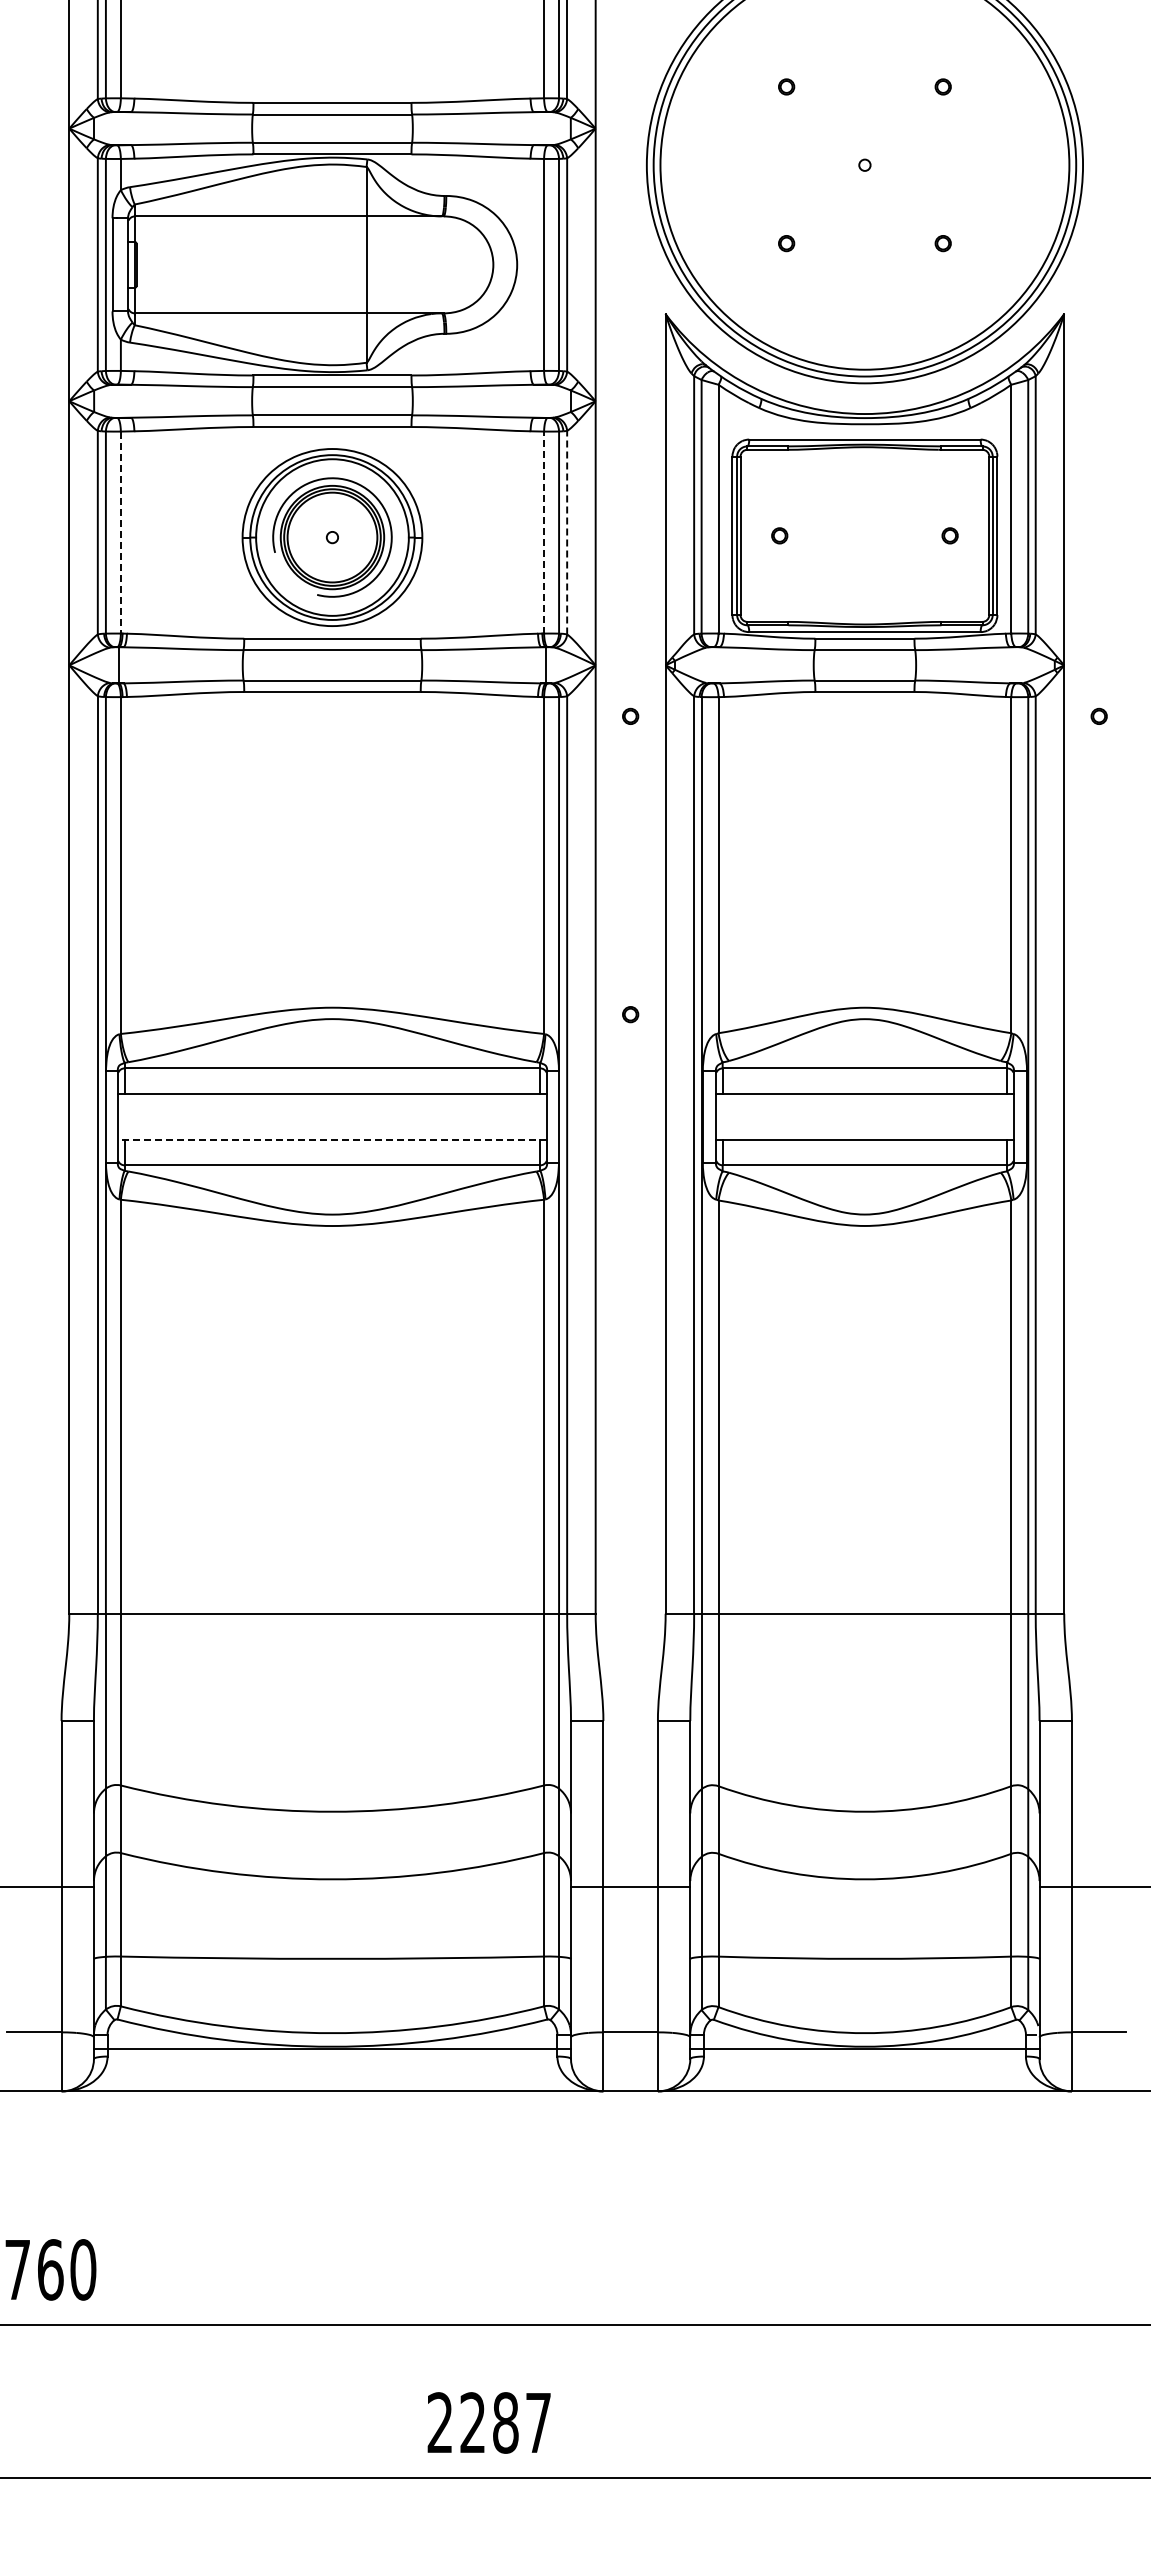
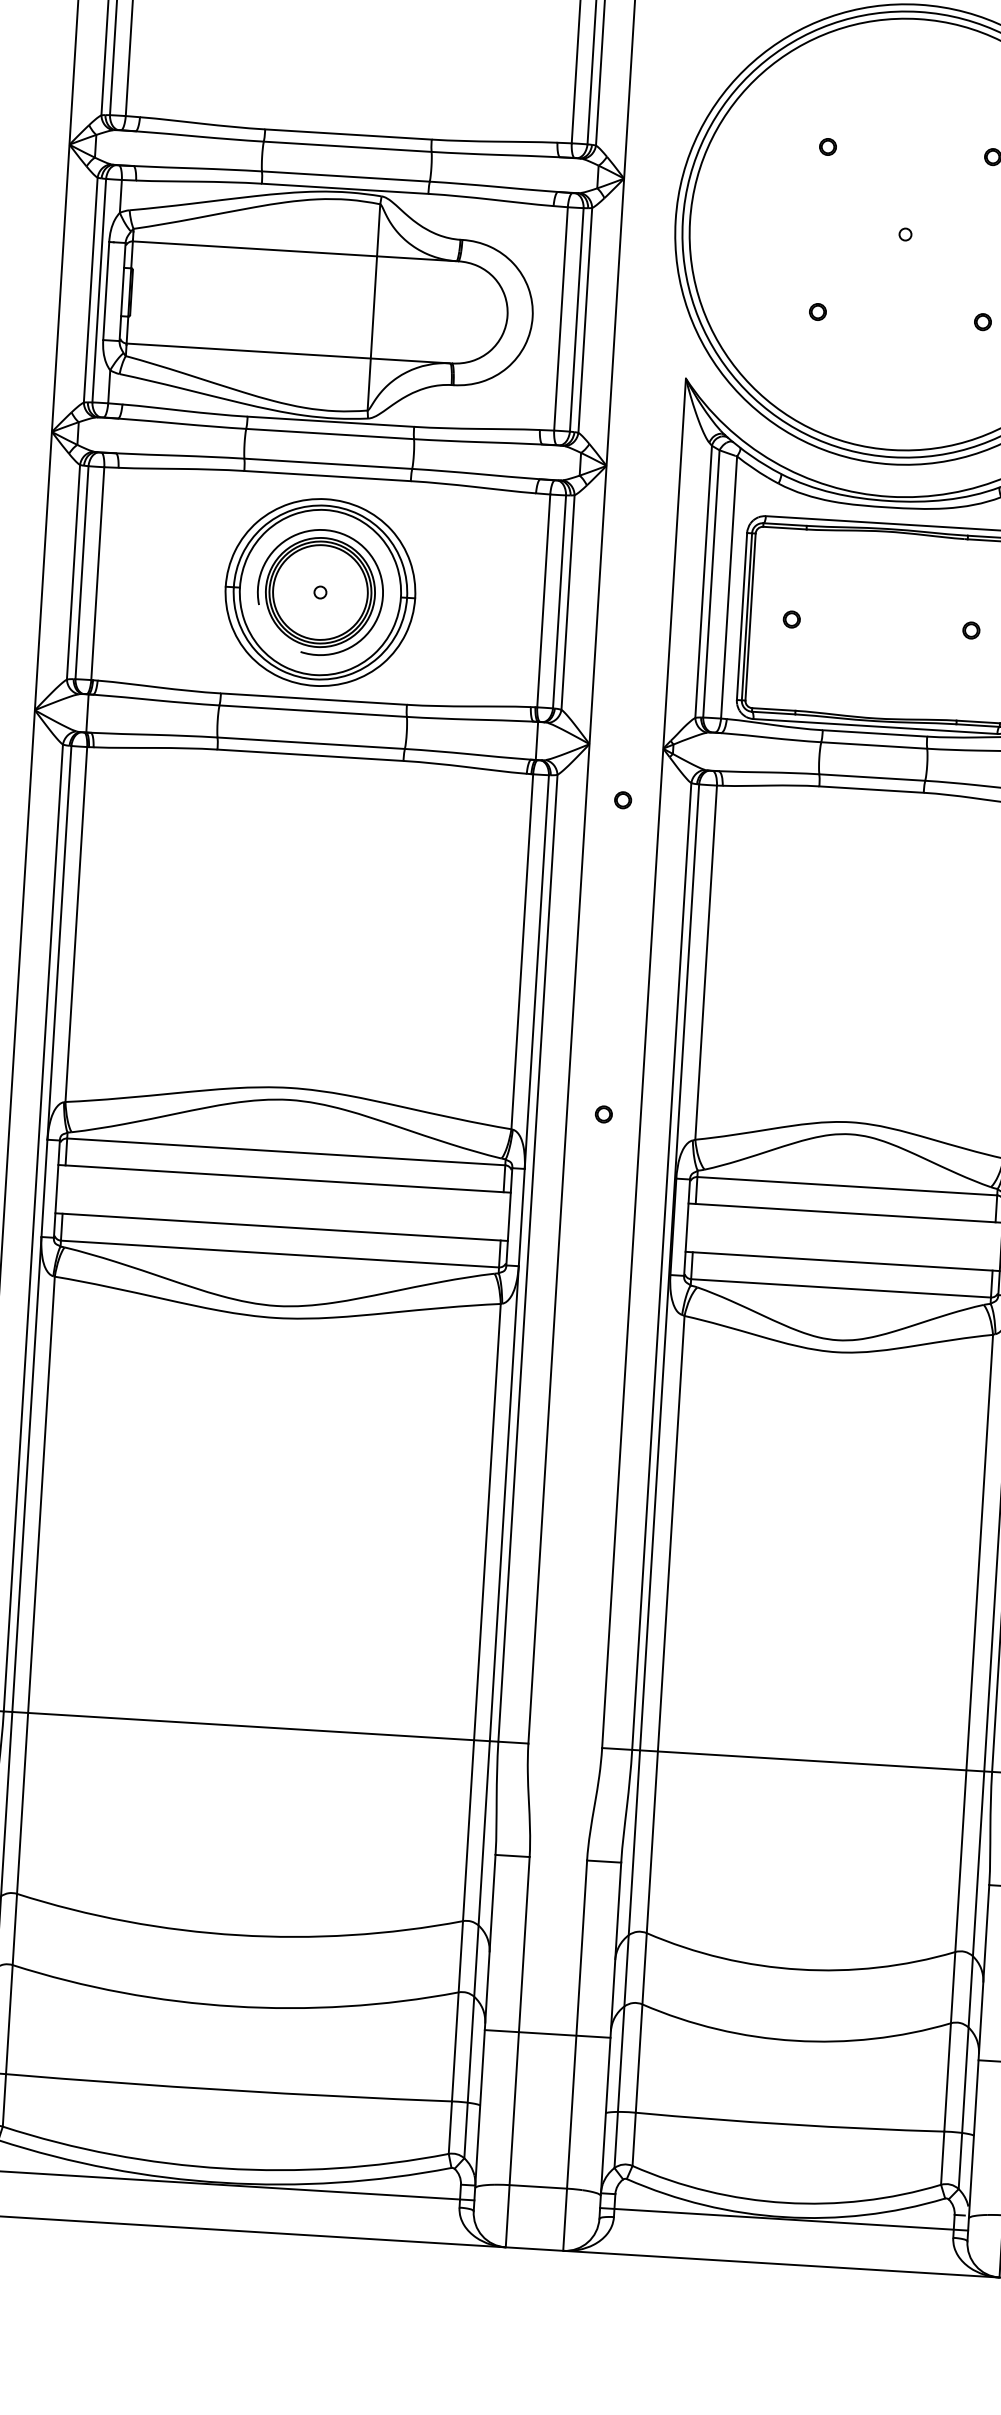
line: (120, 532) -> (97, 573), dashed -> solid
line: (544, 532) -> (544, 600), dashed -> solid
line: (567, 532) -> (568, 602), dashed -> solid
line: (332, 1139) -> (281, 1226), dashed -> solid

